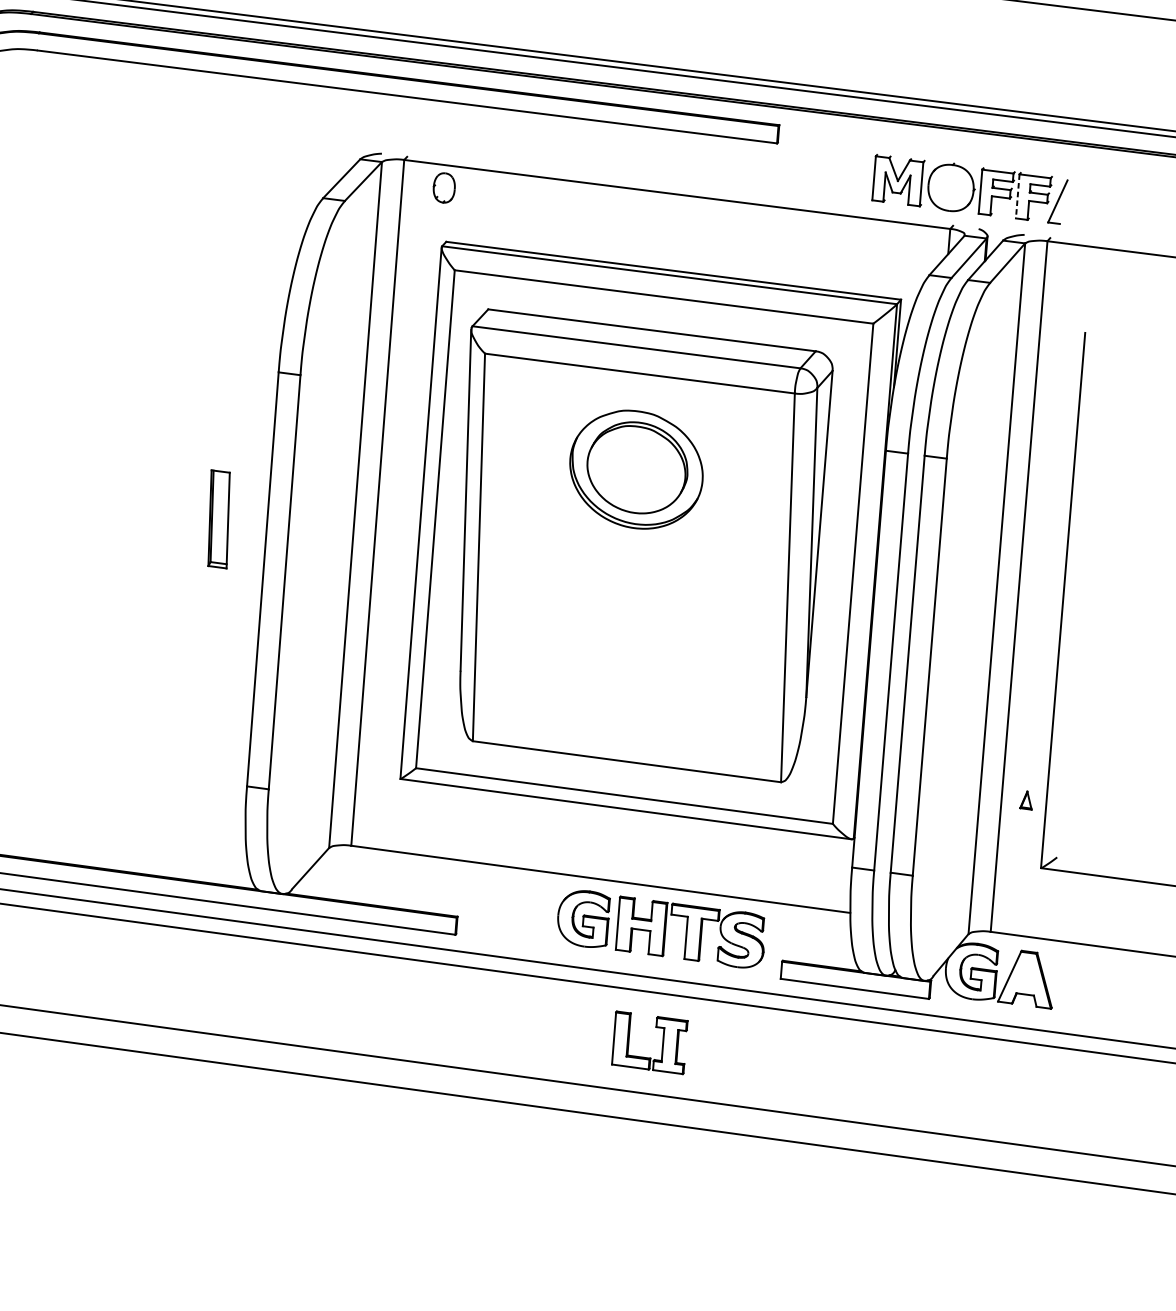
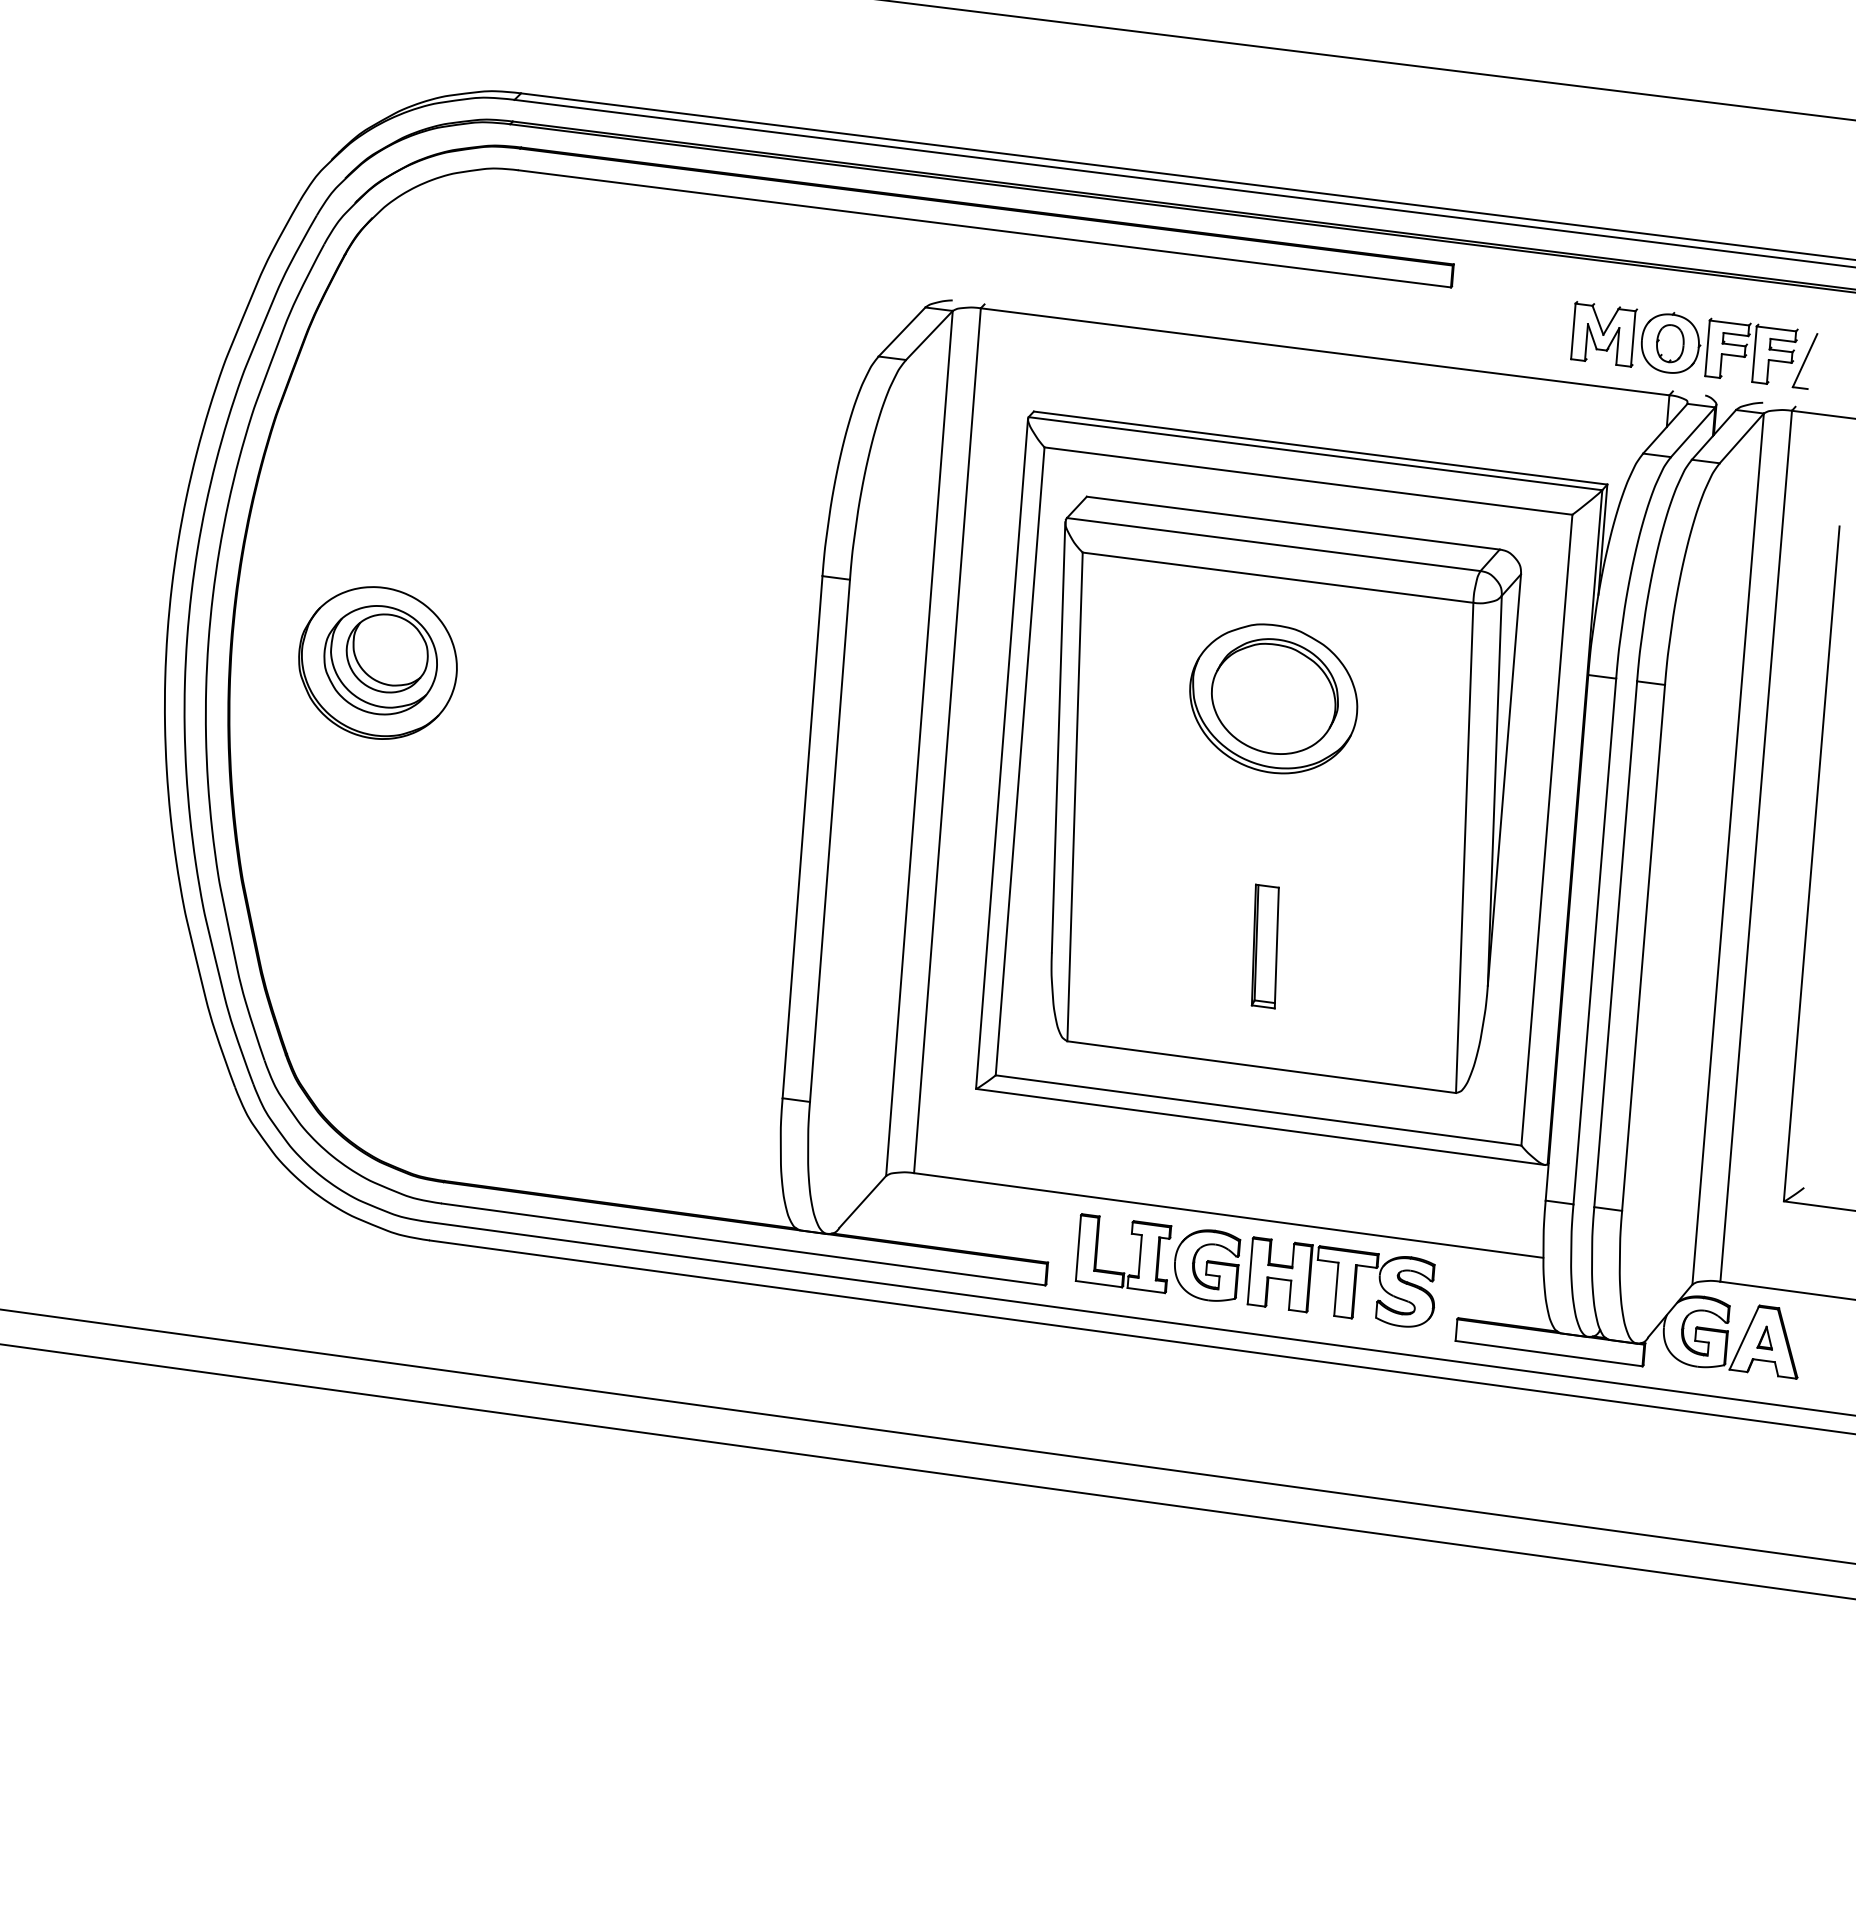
part: (444, 187) -> (1670, 343), moved
line: (1017, 196) -> (1754, 354), dashed -> solid
part: (218, 519) -> (1264, 946), moved
part: (1025, 800) -> (1764, 1337), moved
part: (662, 1042) -> (1139, 1253), moved

